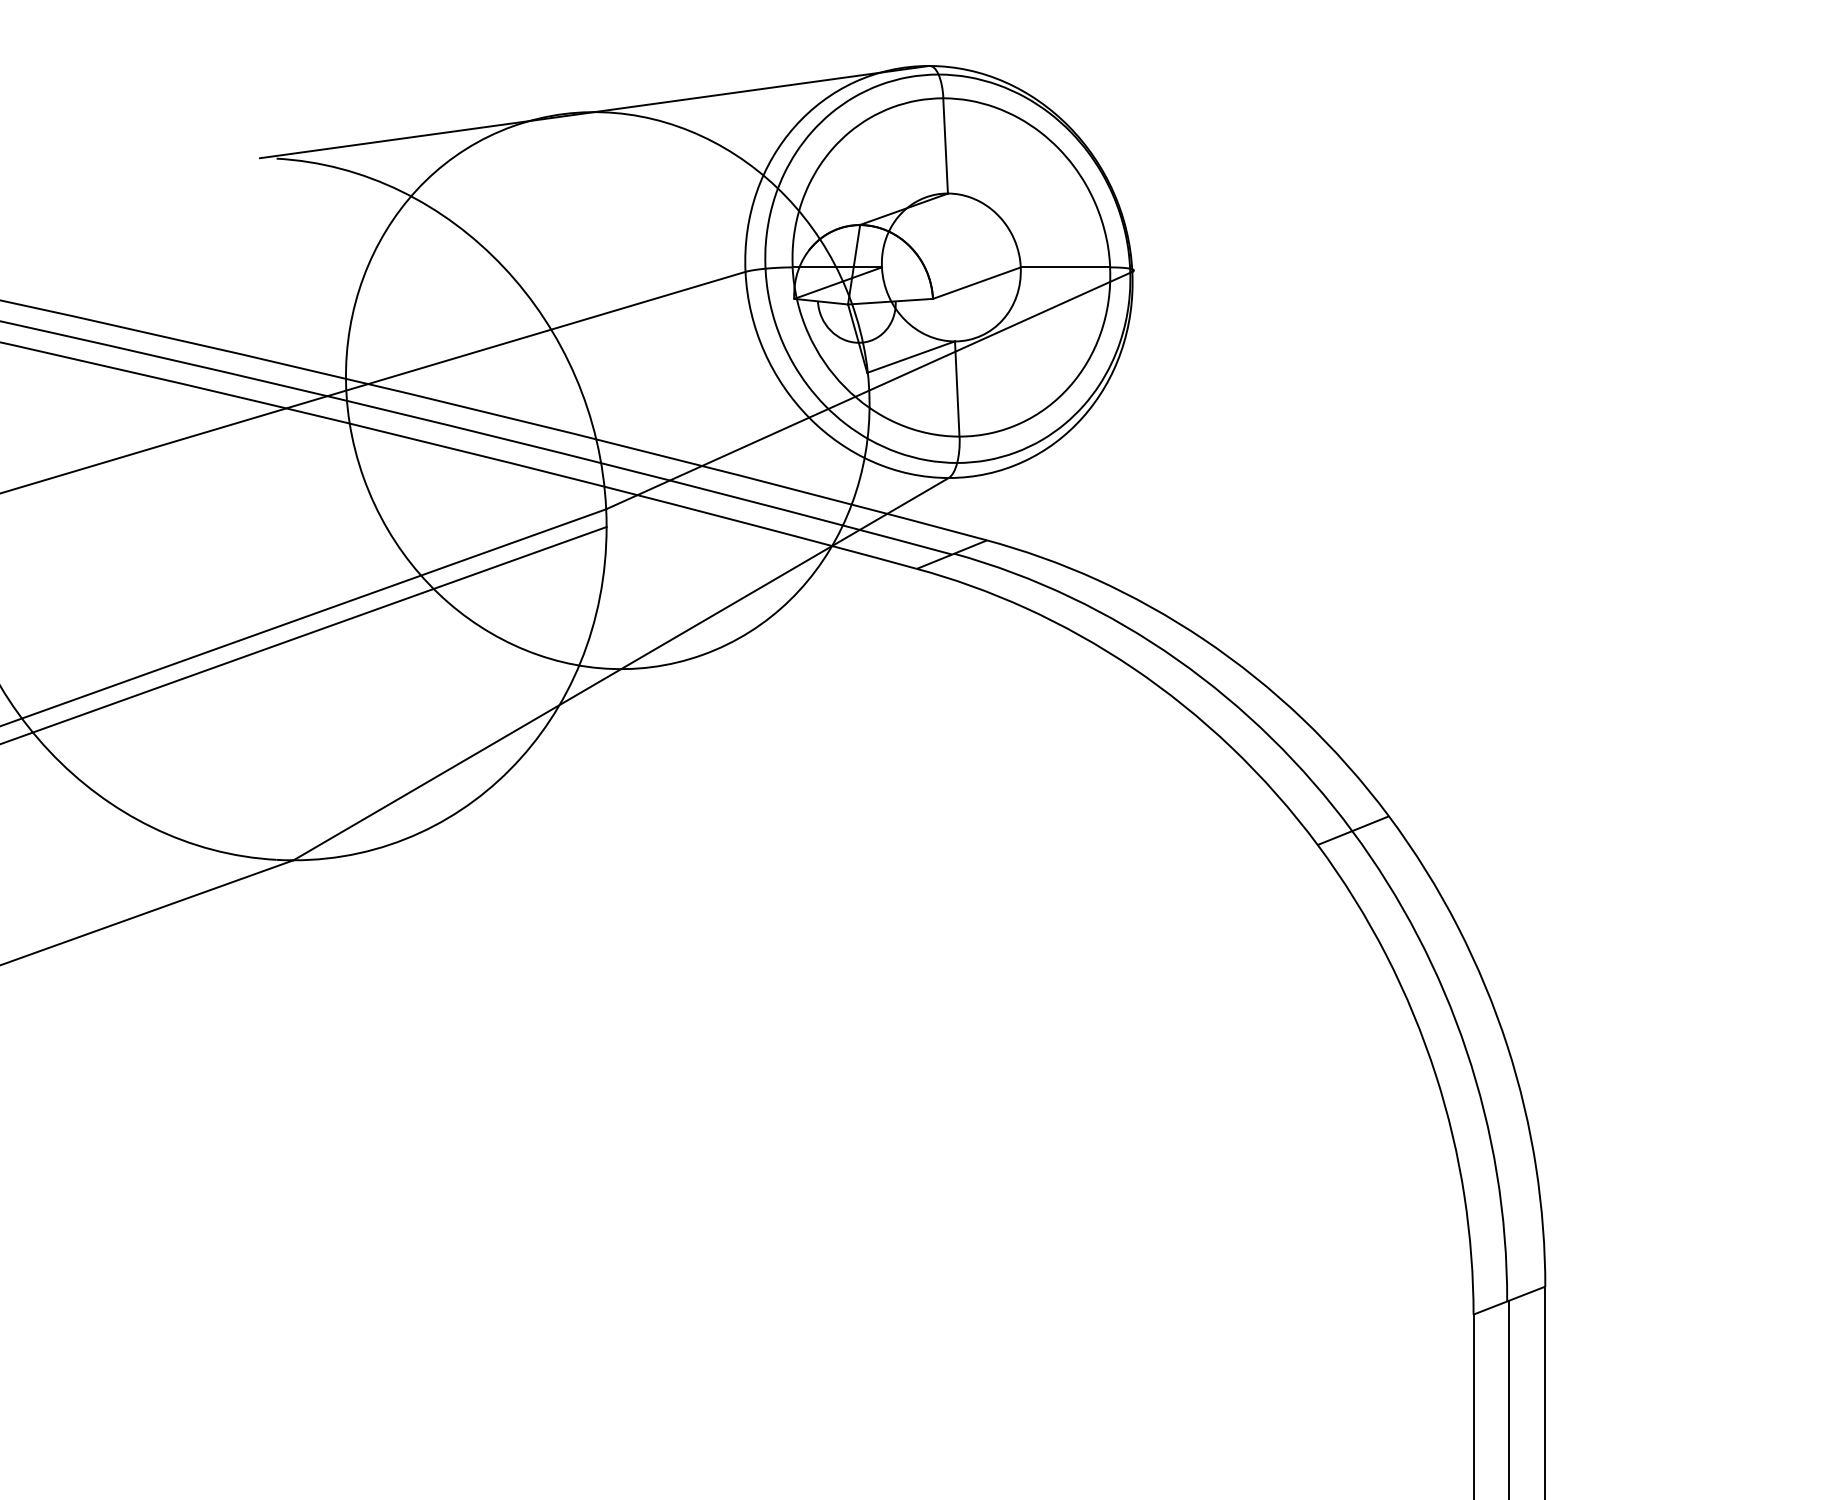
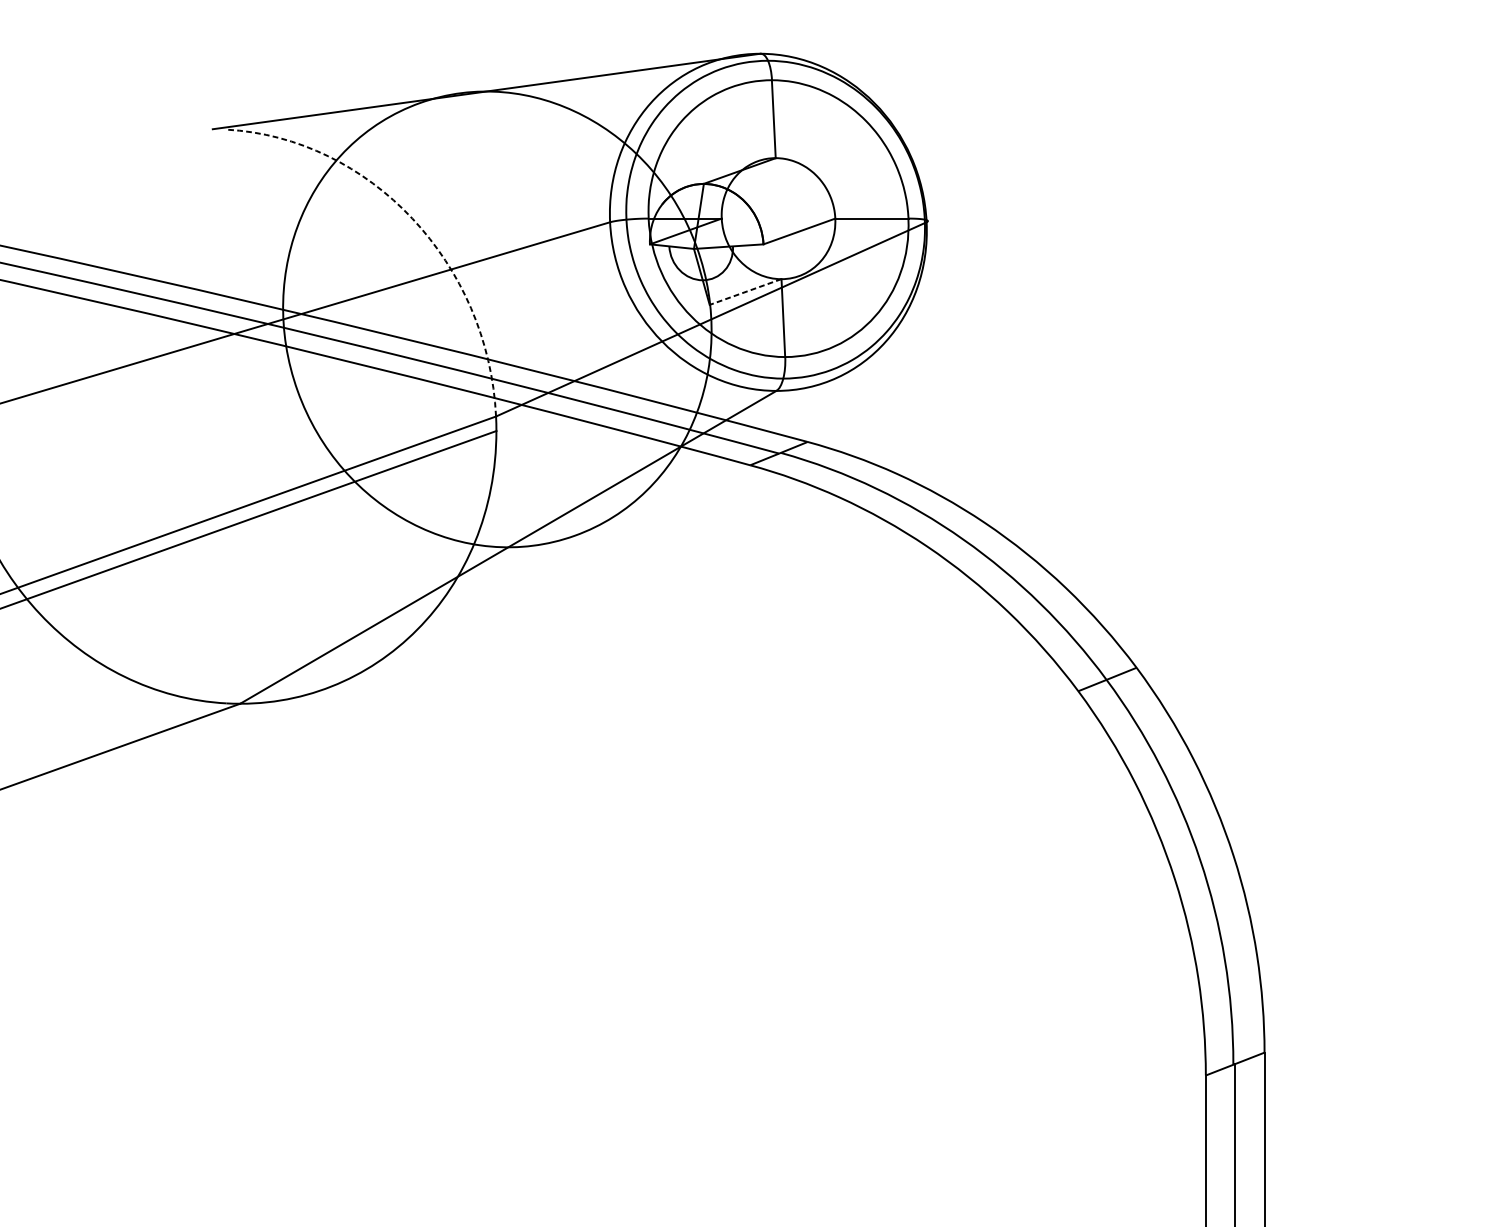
arc: (504, 268) -> (412, 219), solid -> dashed
line: (911, 357) -> (745, 292), solid -> dashed

